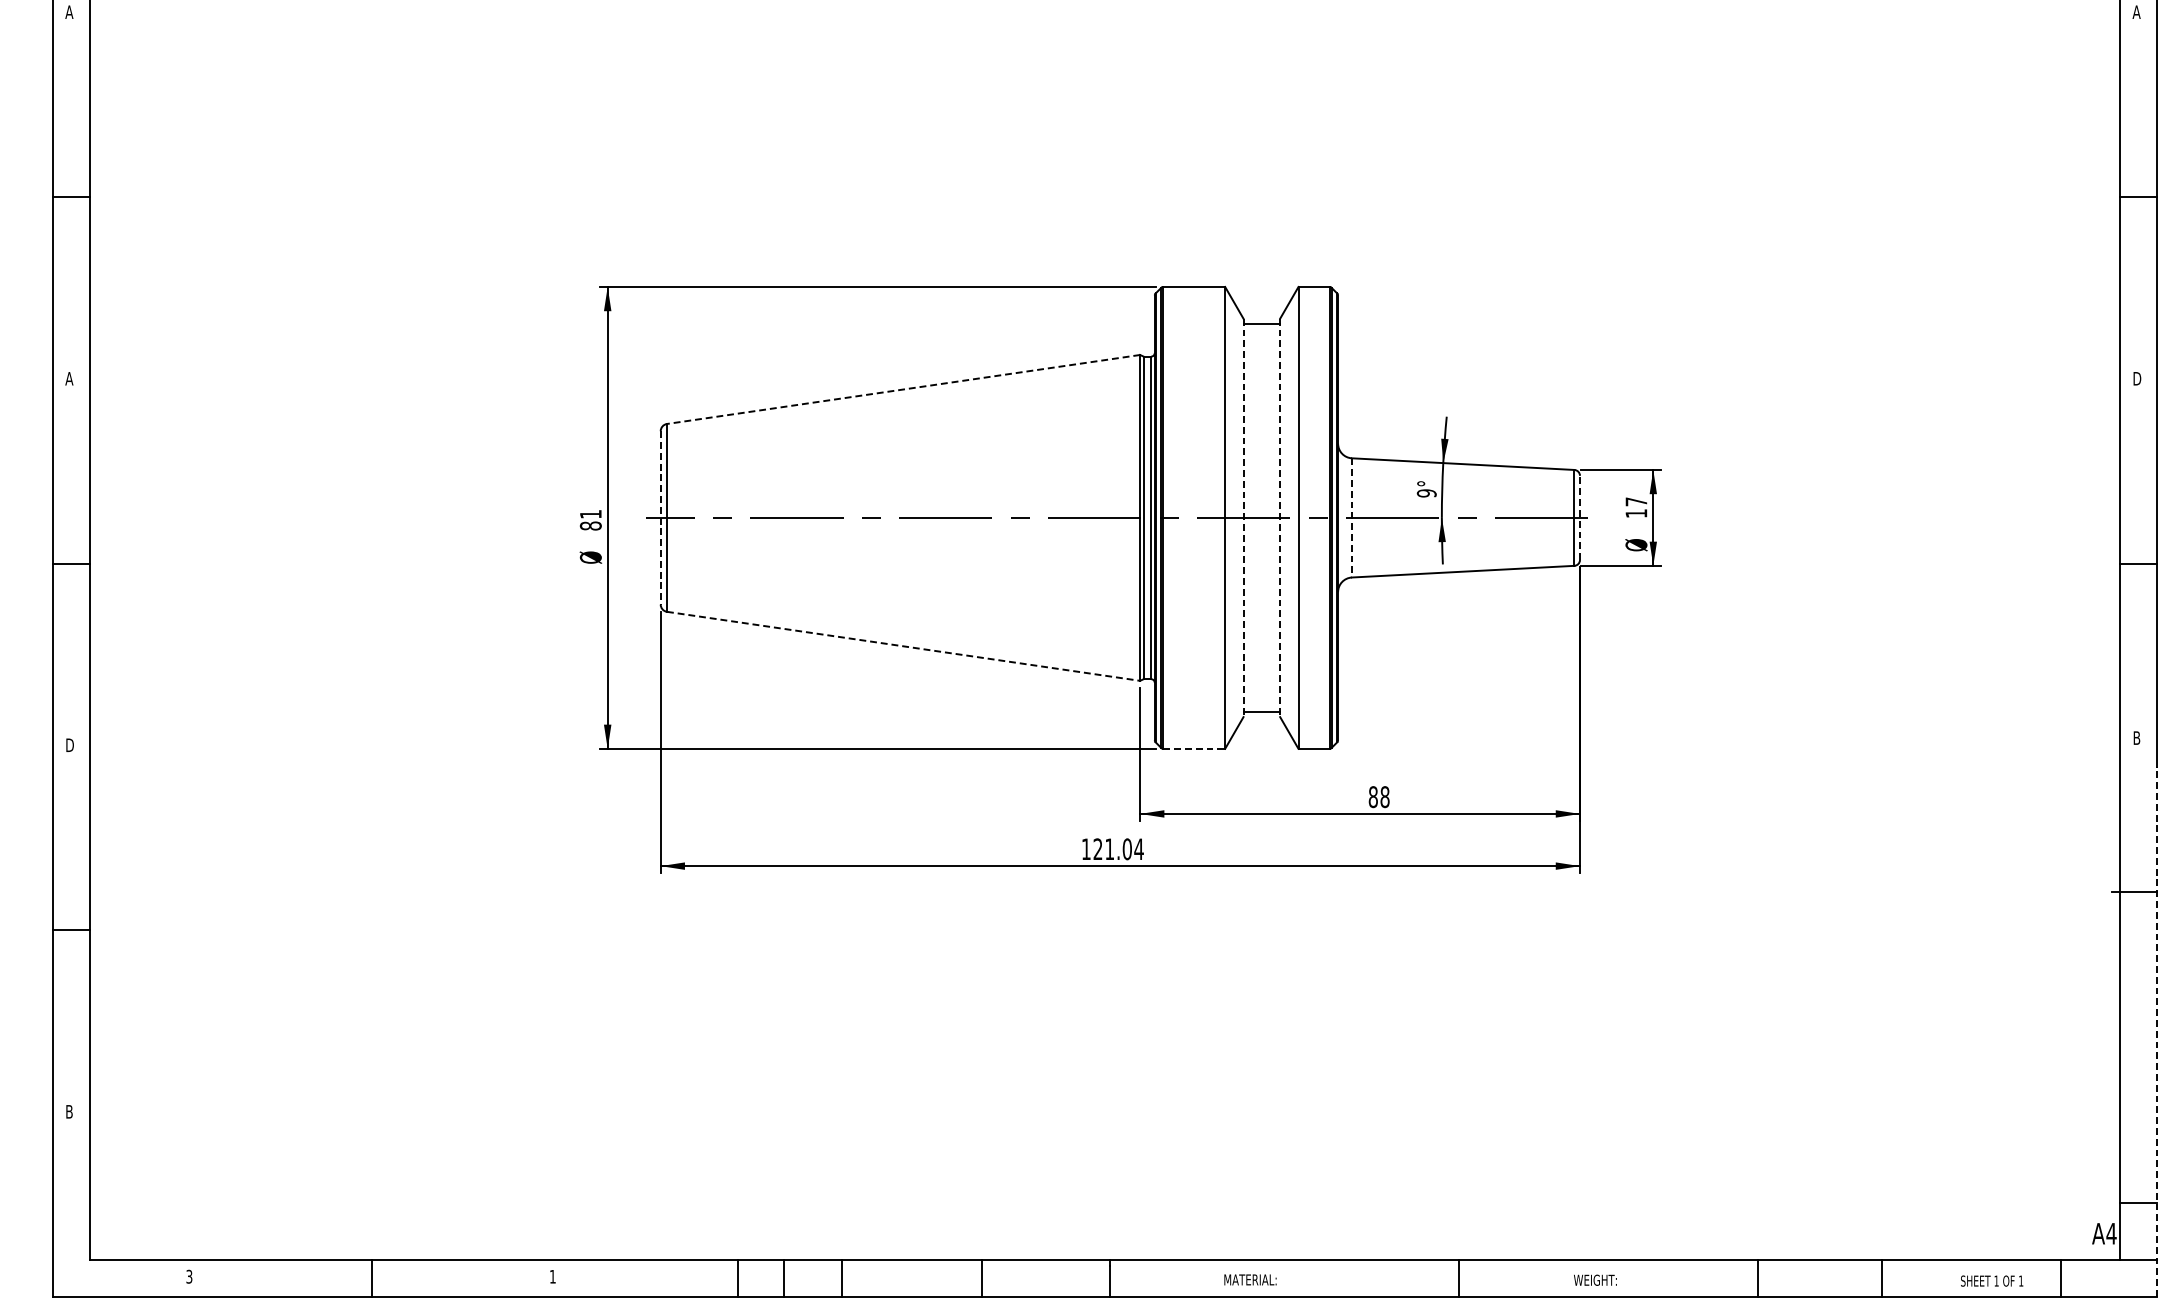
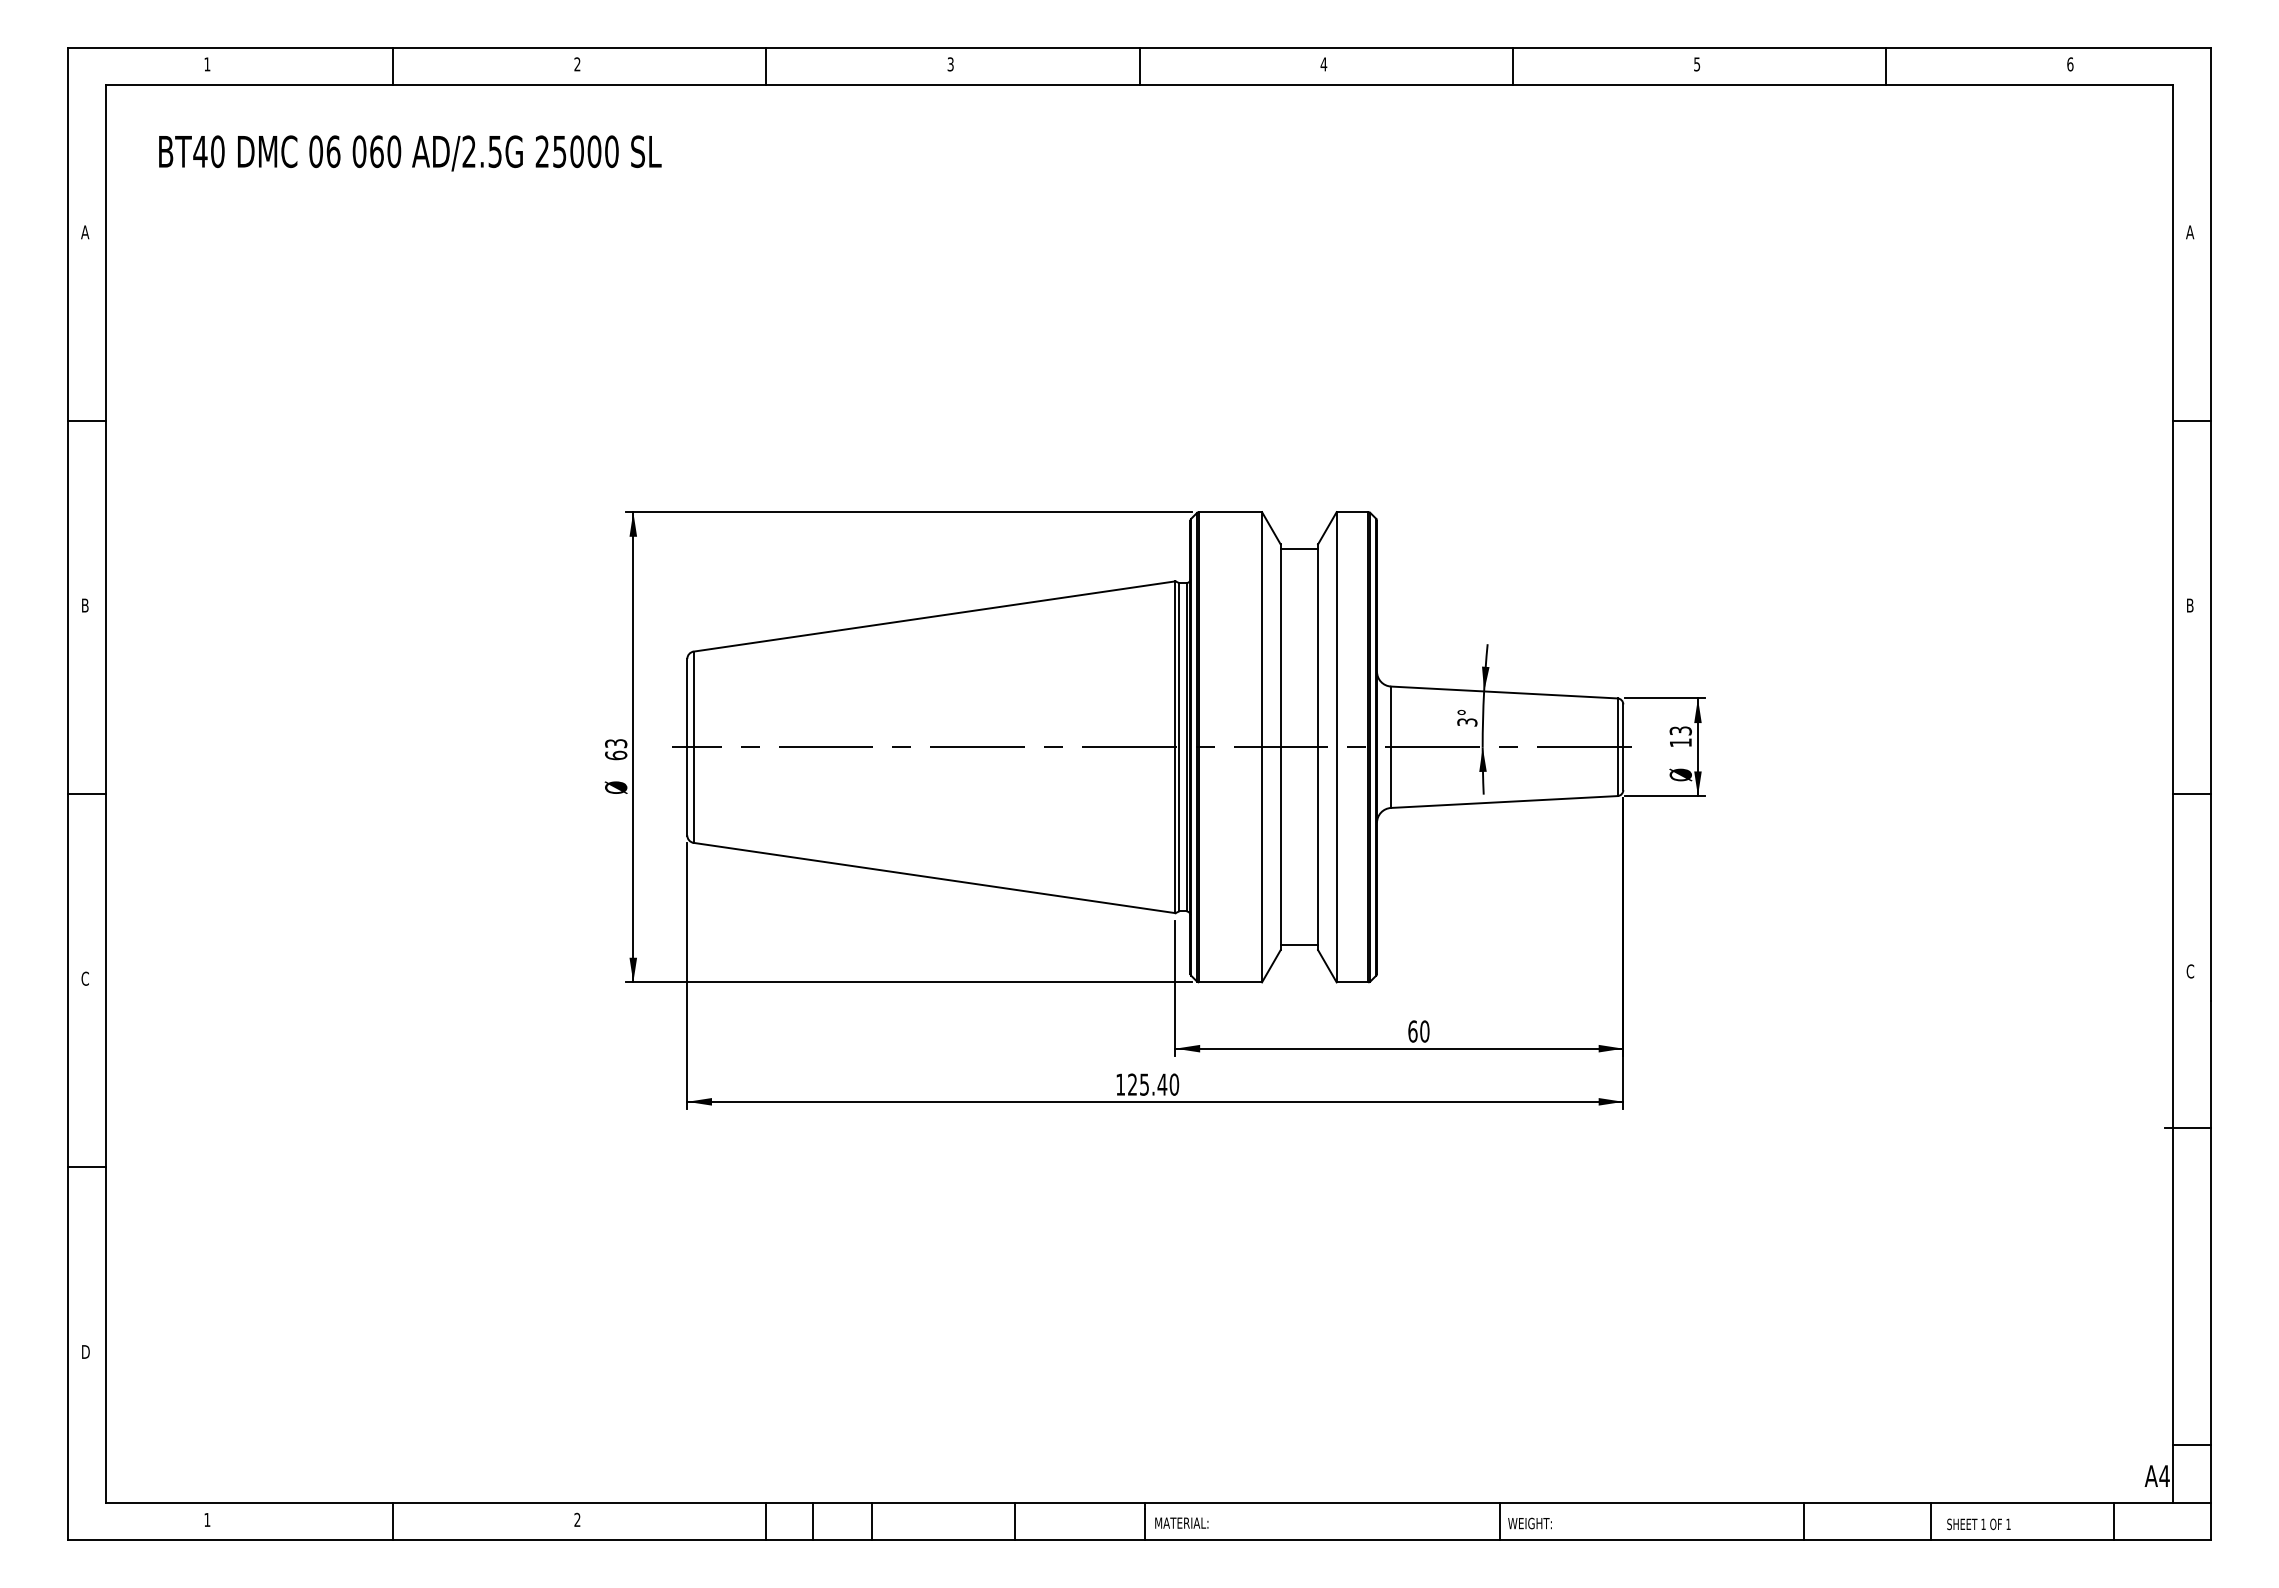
text: (69, 378) -> (85, 605), A -> B
text: (2137, 378) -> (2191, 605), D -> B
line: (903, 389) -> (934, 616), dashed -> solid
text: (1426, 493) -> (1467, 722), 9° -> 3°
text: (1636, 501) -> (1680, 730), 17 -> 13
line: (660, 518) -> (687, 747), dashed -> solid
line: (1243, 518) -> (1280, 747), dashed -> solid
line: (1280, 518) -> (1318, 747), dashed -> solid
line: (1352, 518) -> (1391, 747), dashed -> solid
line: (1580, 518) -> (1623, 747), dashed -> solid
text: (591, 520) -> (616, 749), 81 -> 63
line: (904, 646) -> (935, 878), dashed -> solid
text: (2137, 738) -> (2190, 971), B -> C
text: (69, 745) -> (85, 978), D -> C
line: (1195, 748) -> (1231, 982), dashed -> solid
text: (1378, 797) -> (1418, 1031), 88 -> 60
text: (1124, 849) -> (1159, 1084), 121.04 -> 125.40
line: (2156, 1031) -> (2210, 1270), dashed -> solid
text: (70, 1112) -> (86, 1352), B -> D
text: (189, 1276) -> (207, 1519), 3 -> 1
text: (552, 1276) -> (577, 1519), 1 -> 2
text: (1250, 1279) -> (1181, 1522), moved
text: (1594, 1280) -> (1529, 1523), moved
text: (1991, 1281) -> (1978, 1524), moved

